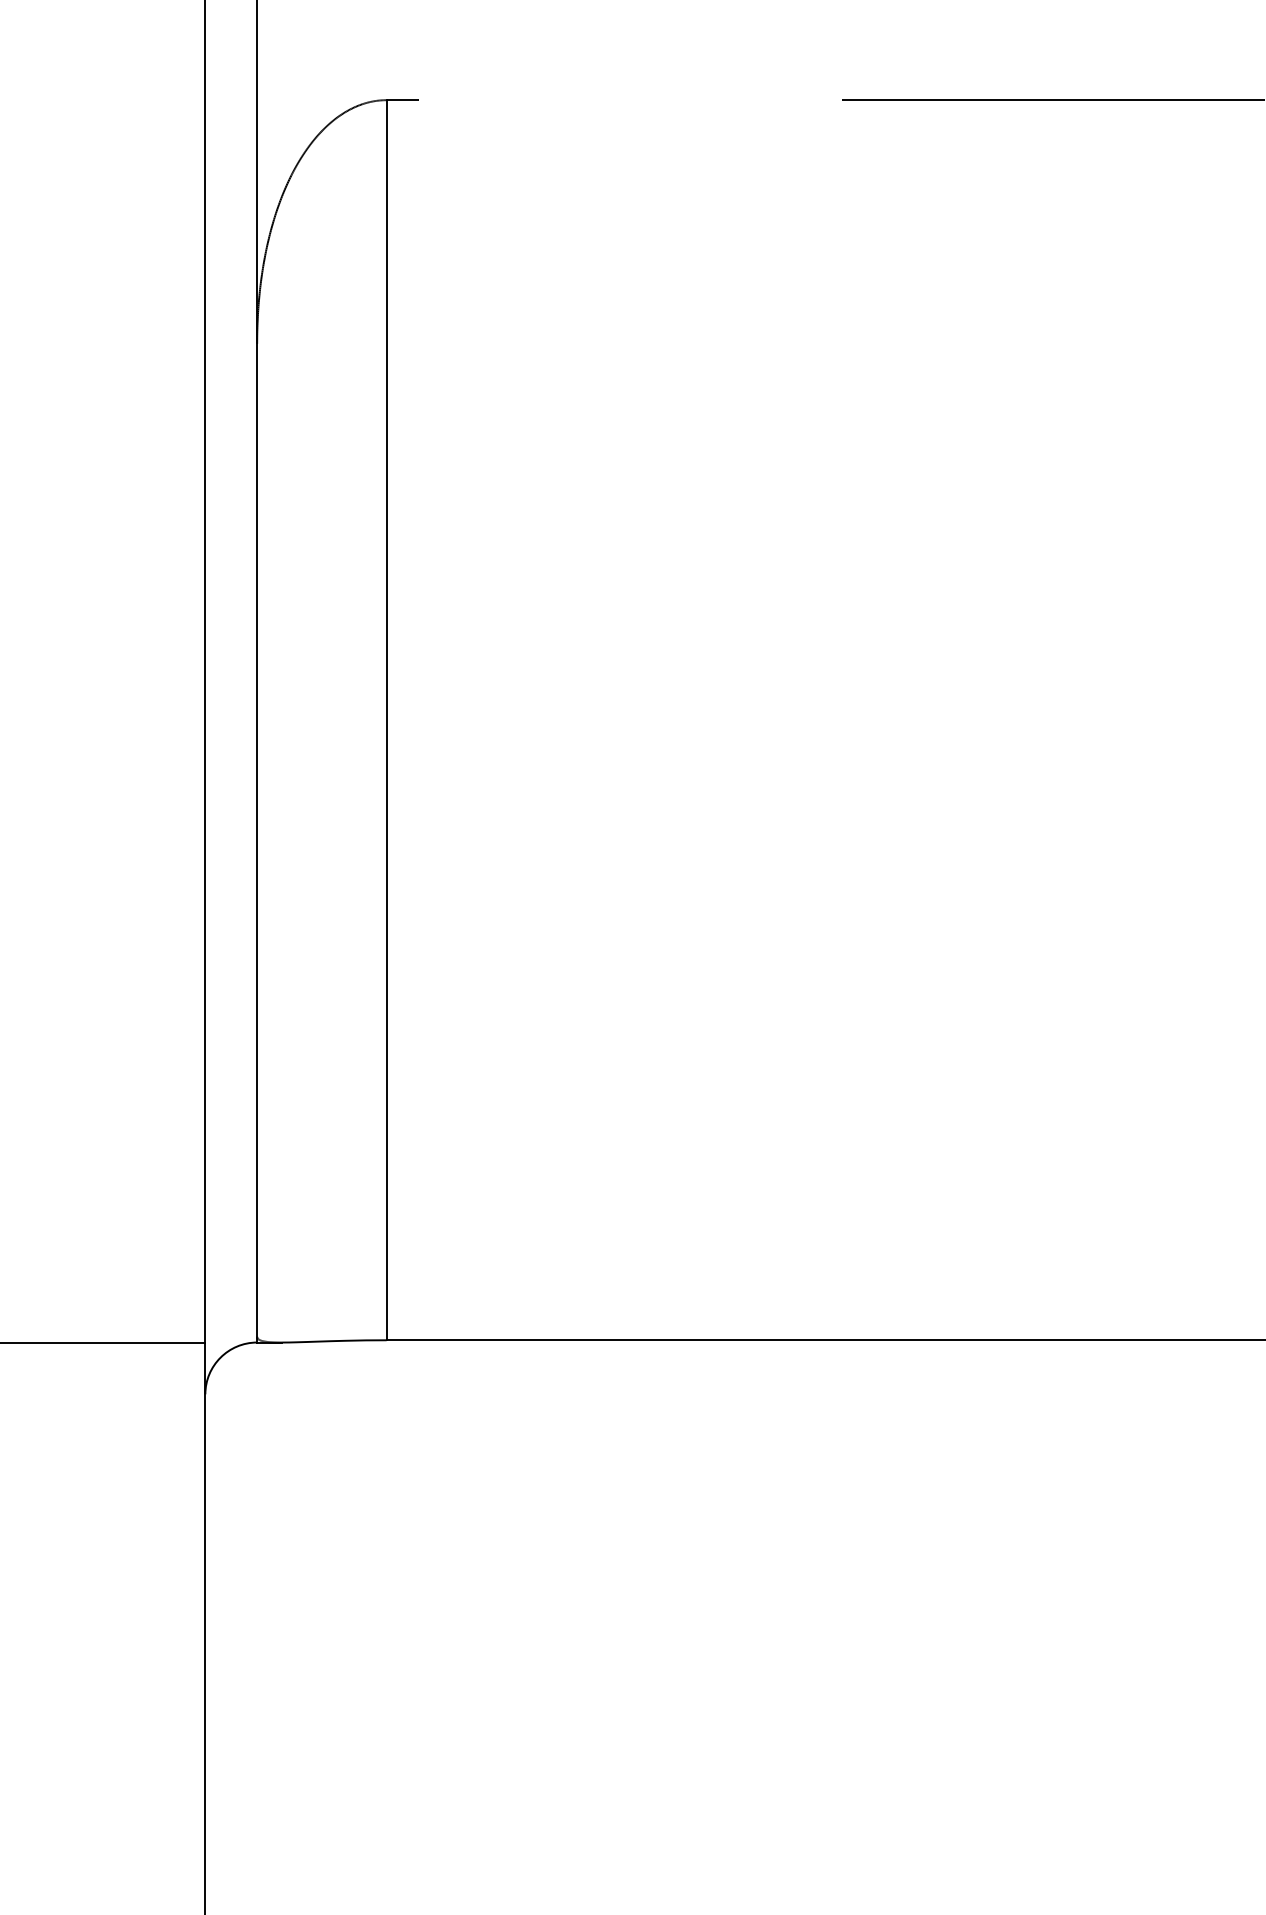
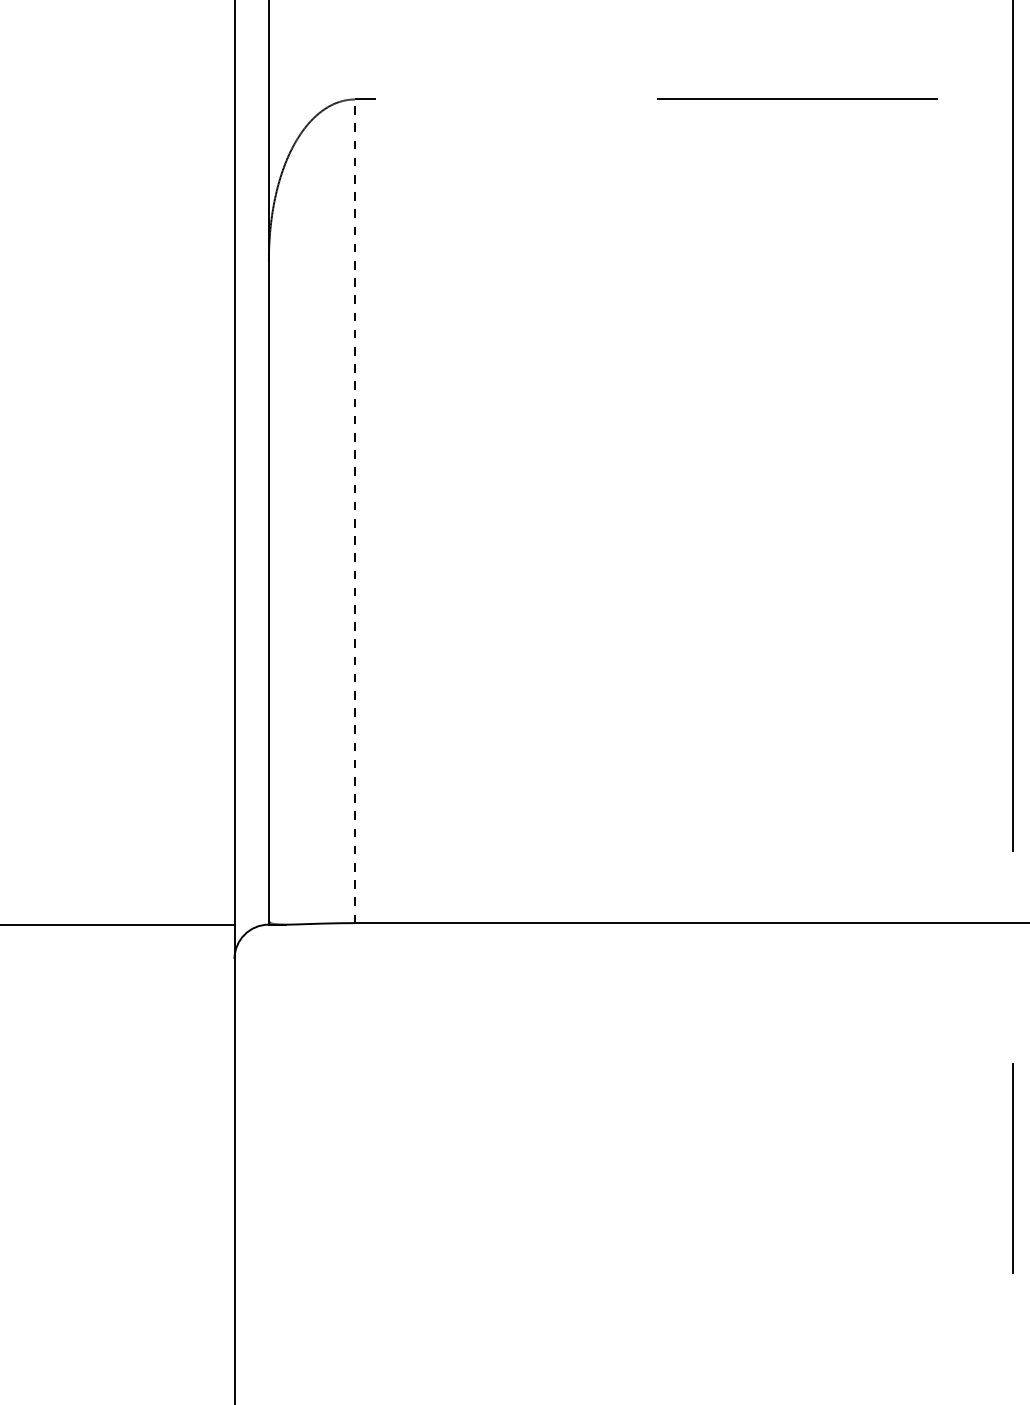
line: (386, 720) -> (354, 511), solid -> dashed

